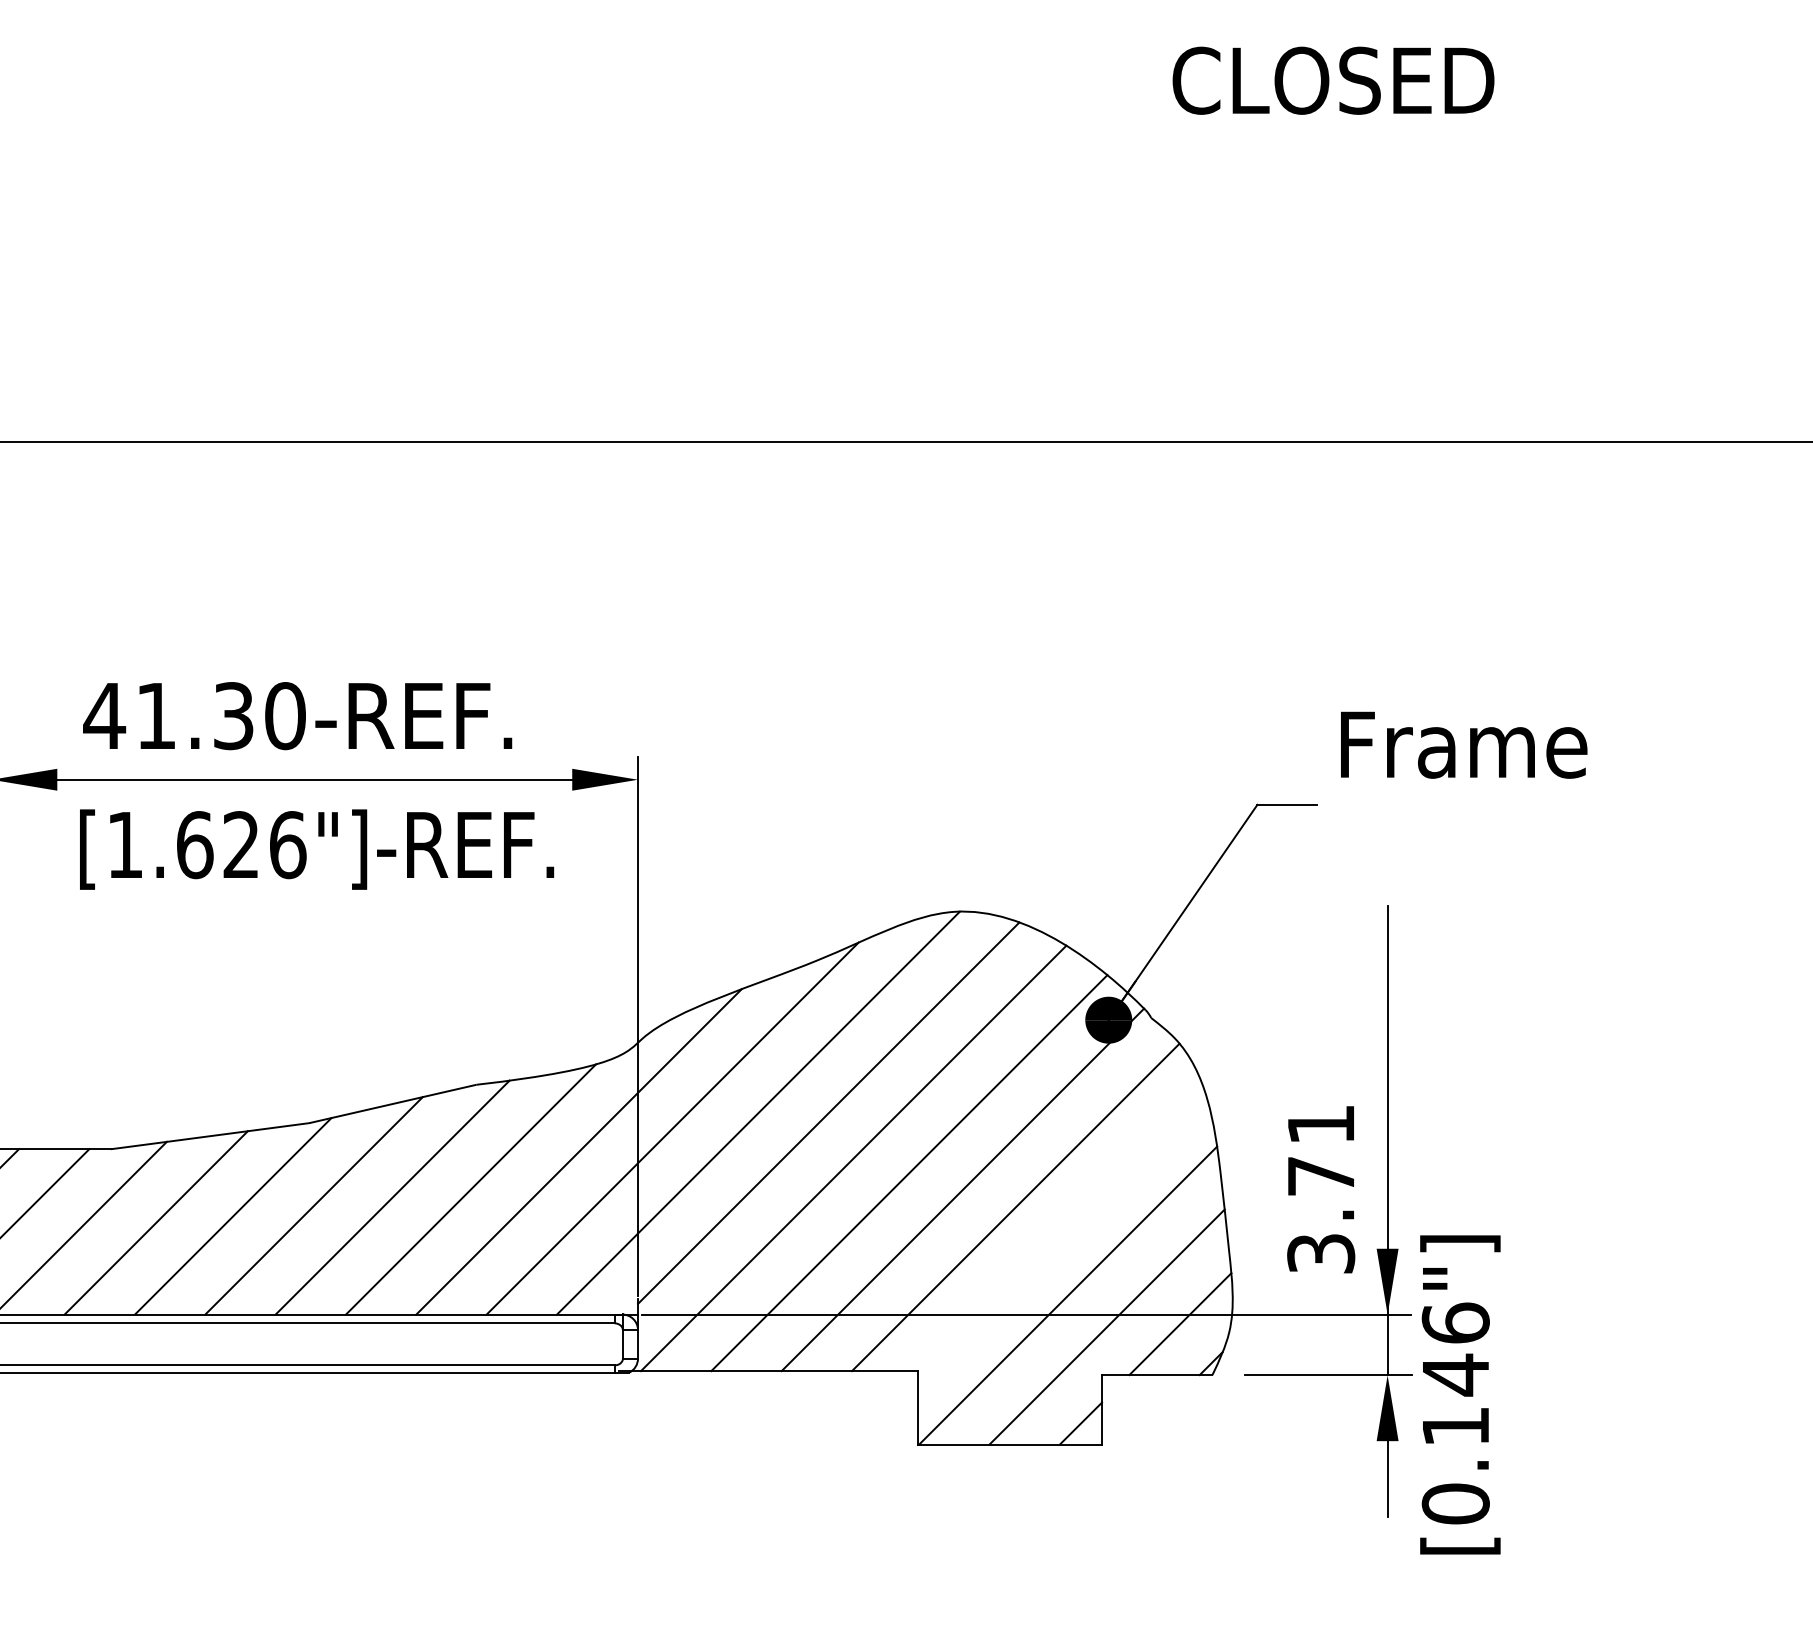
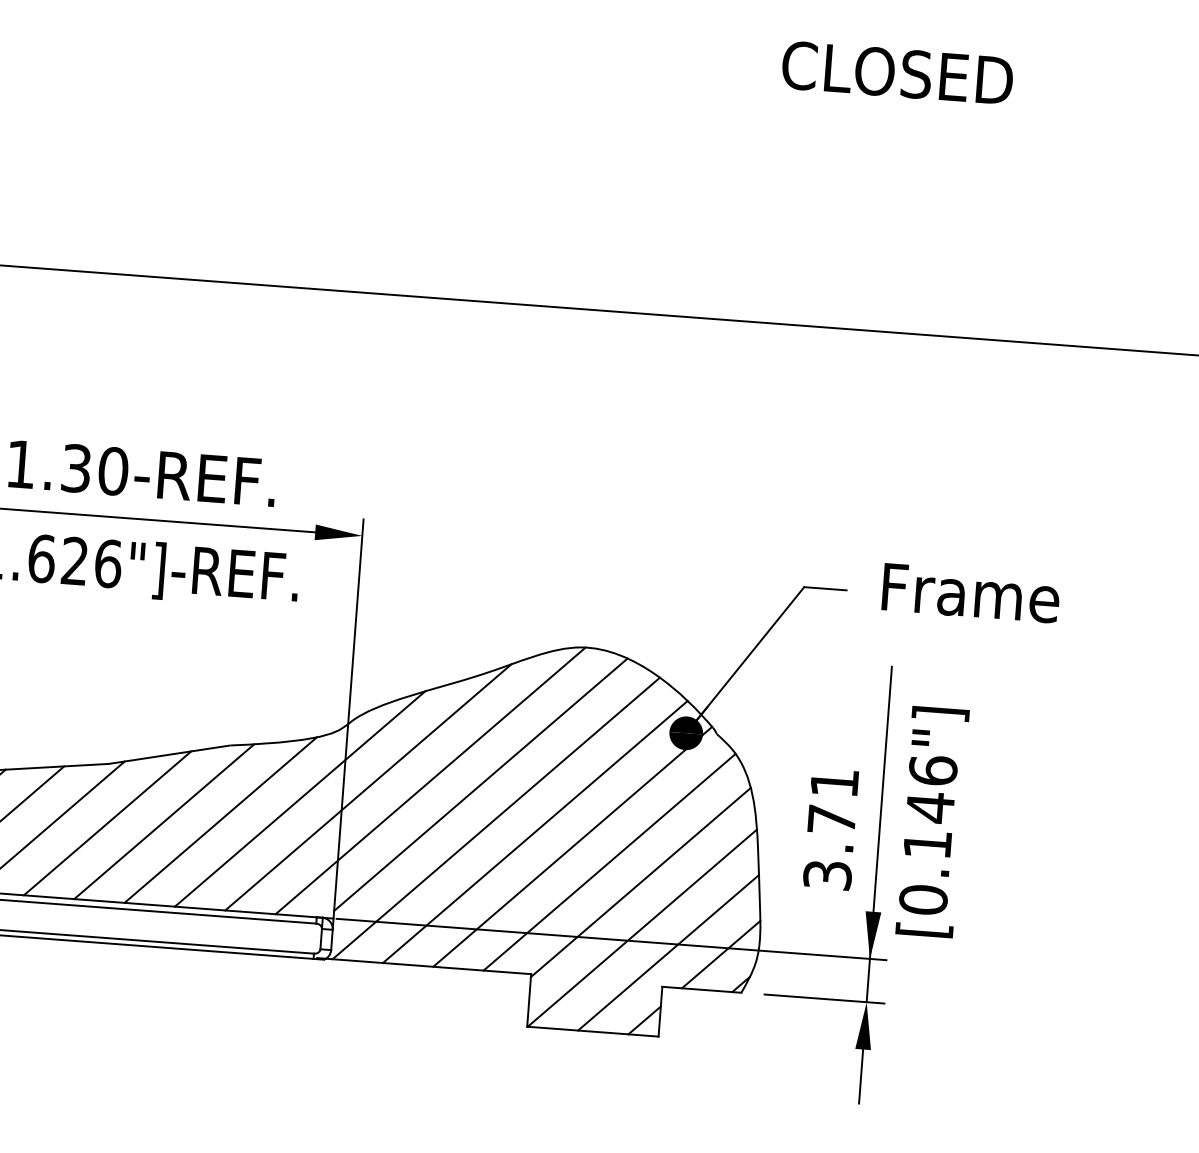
text: (1464, 744) -> (971, 593), moved
text: (1321, 1189) -> (831, 829), moved
line: (1061, 1232) -> (641, 882), added
text: (1460, 1394) -> (932, 821), moved

